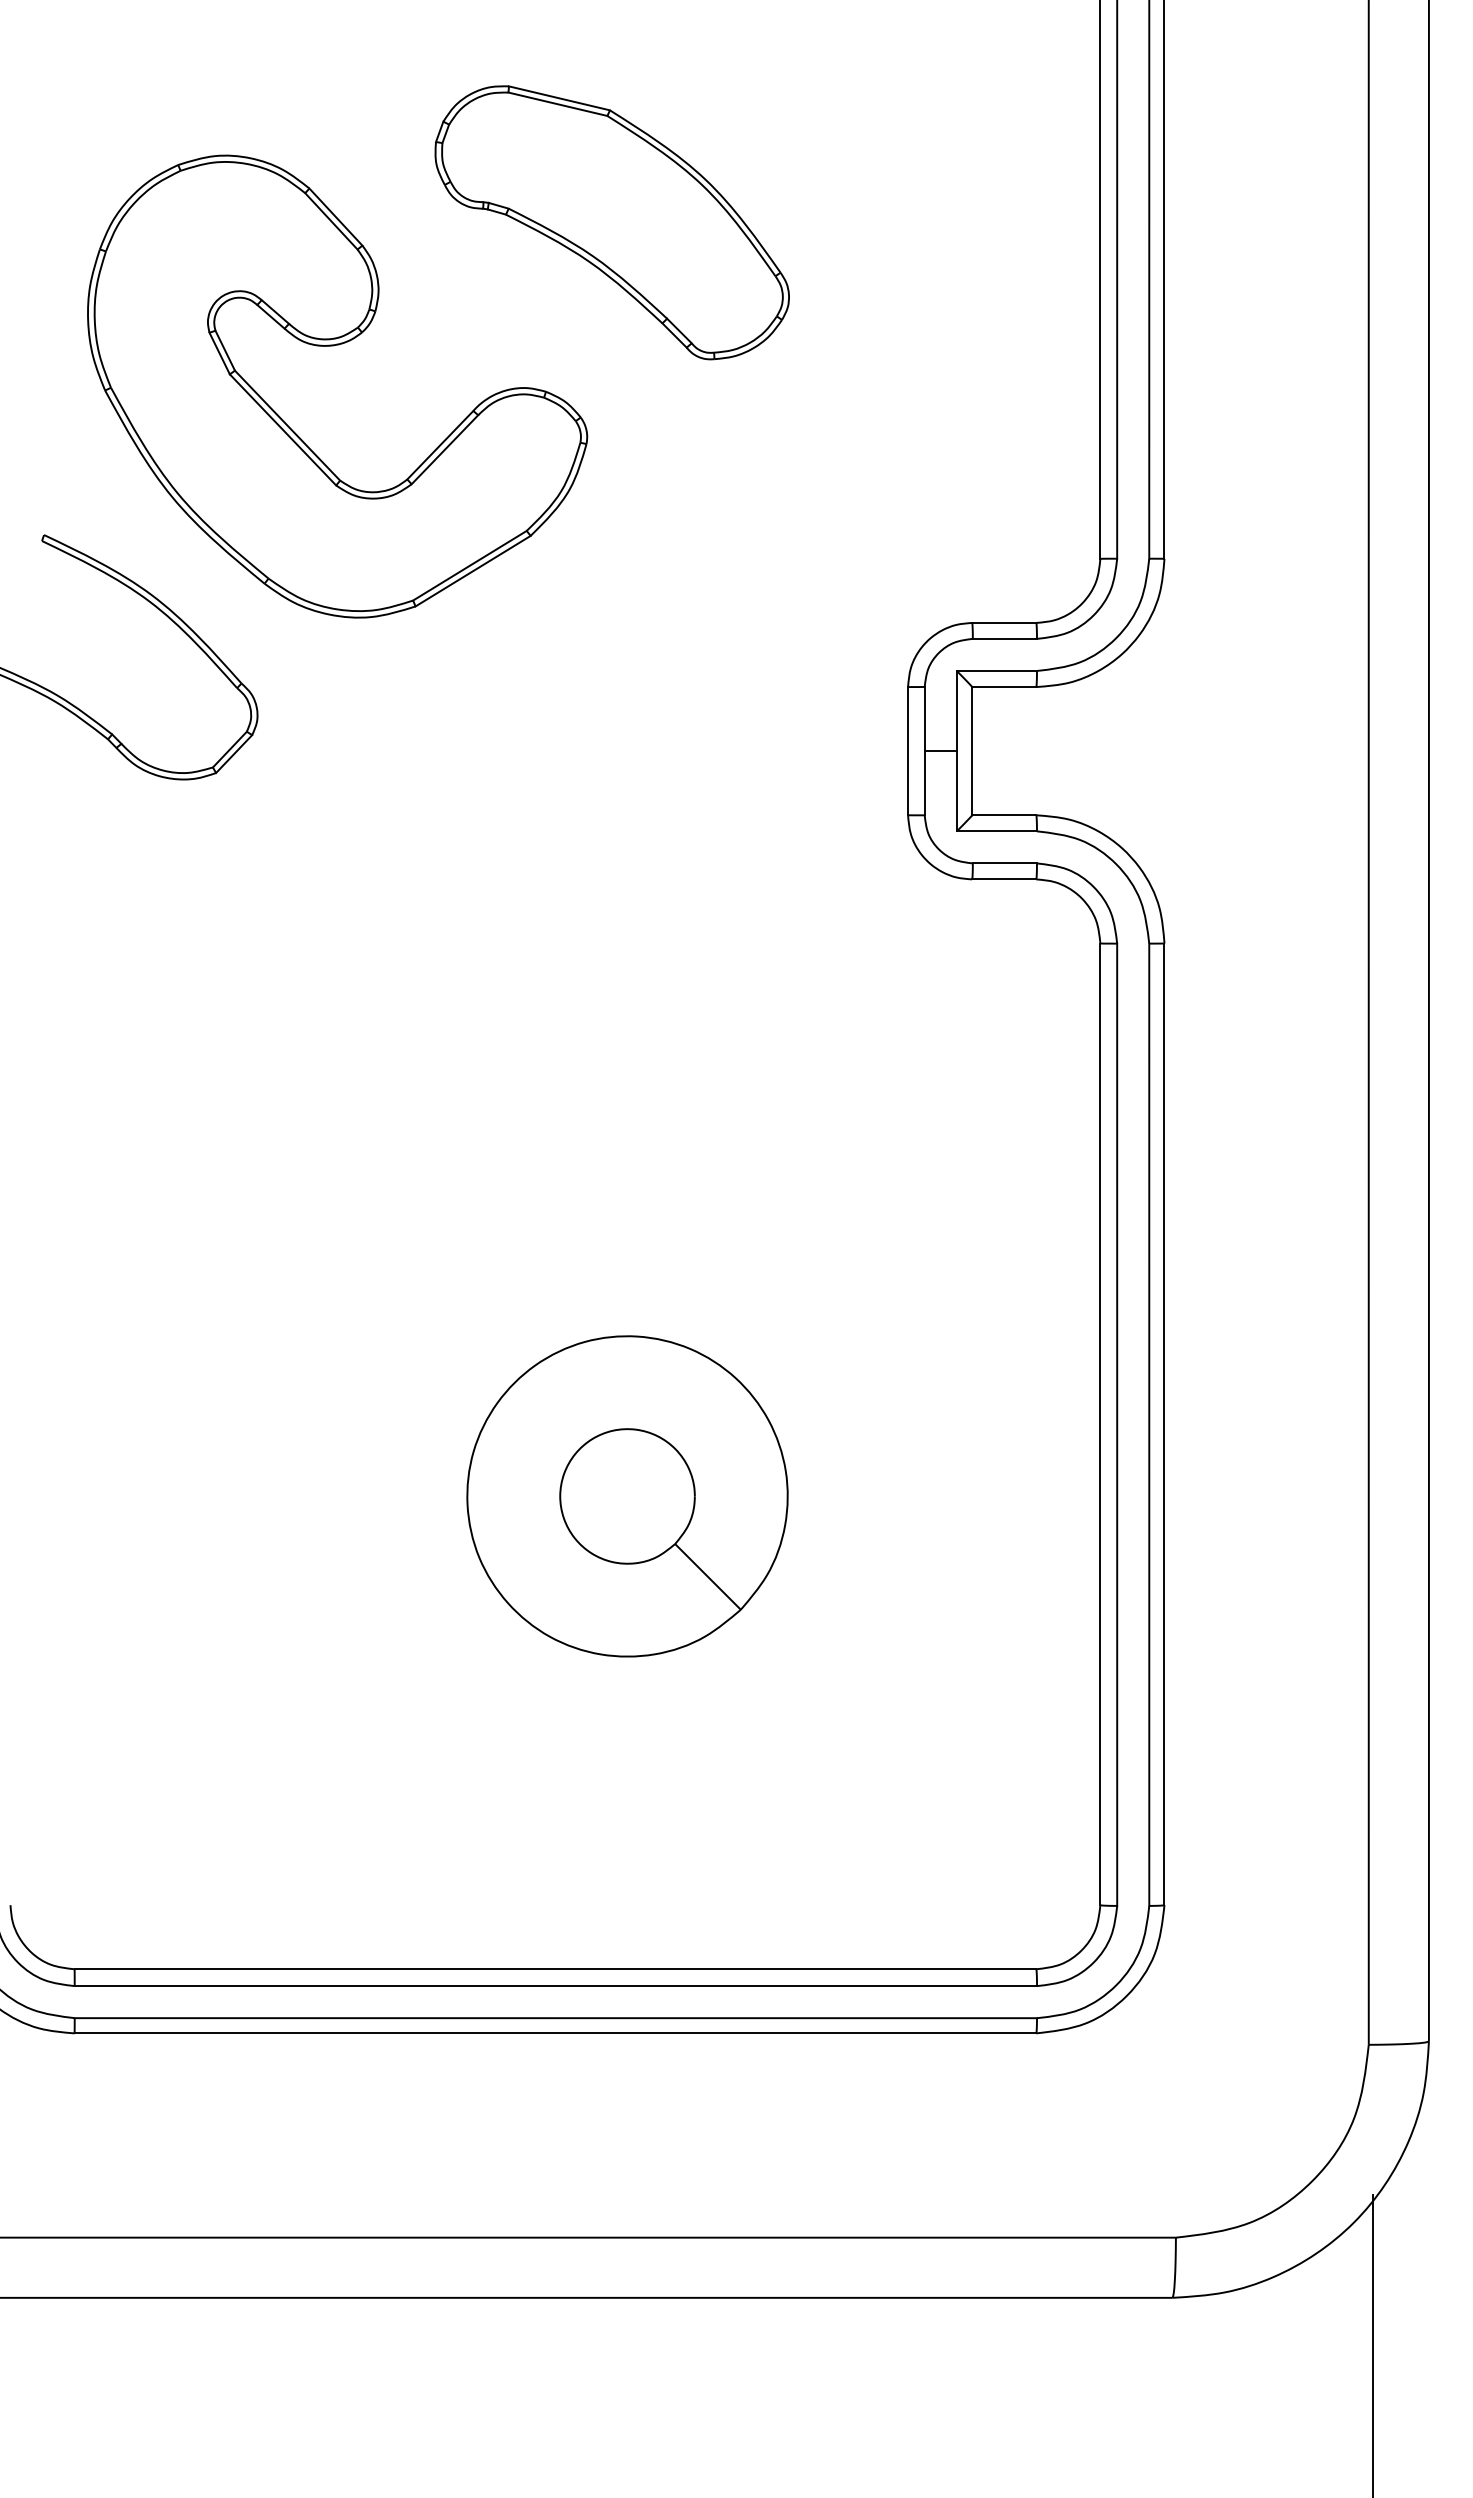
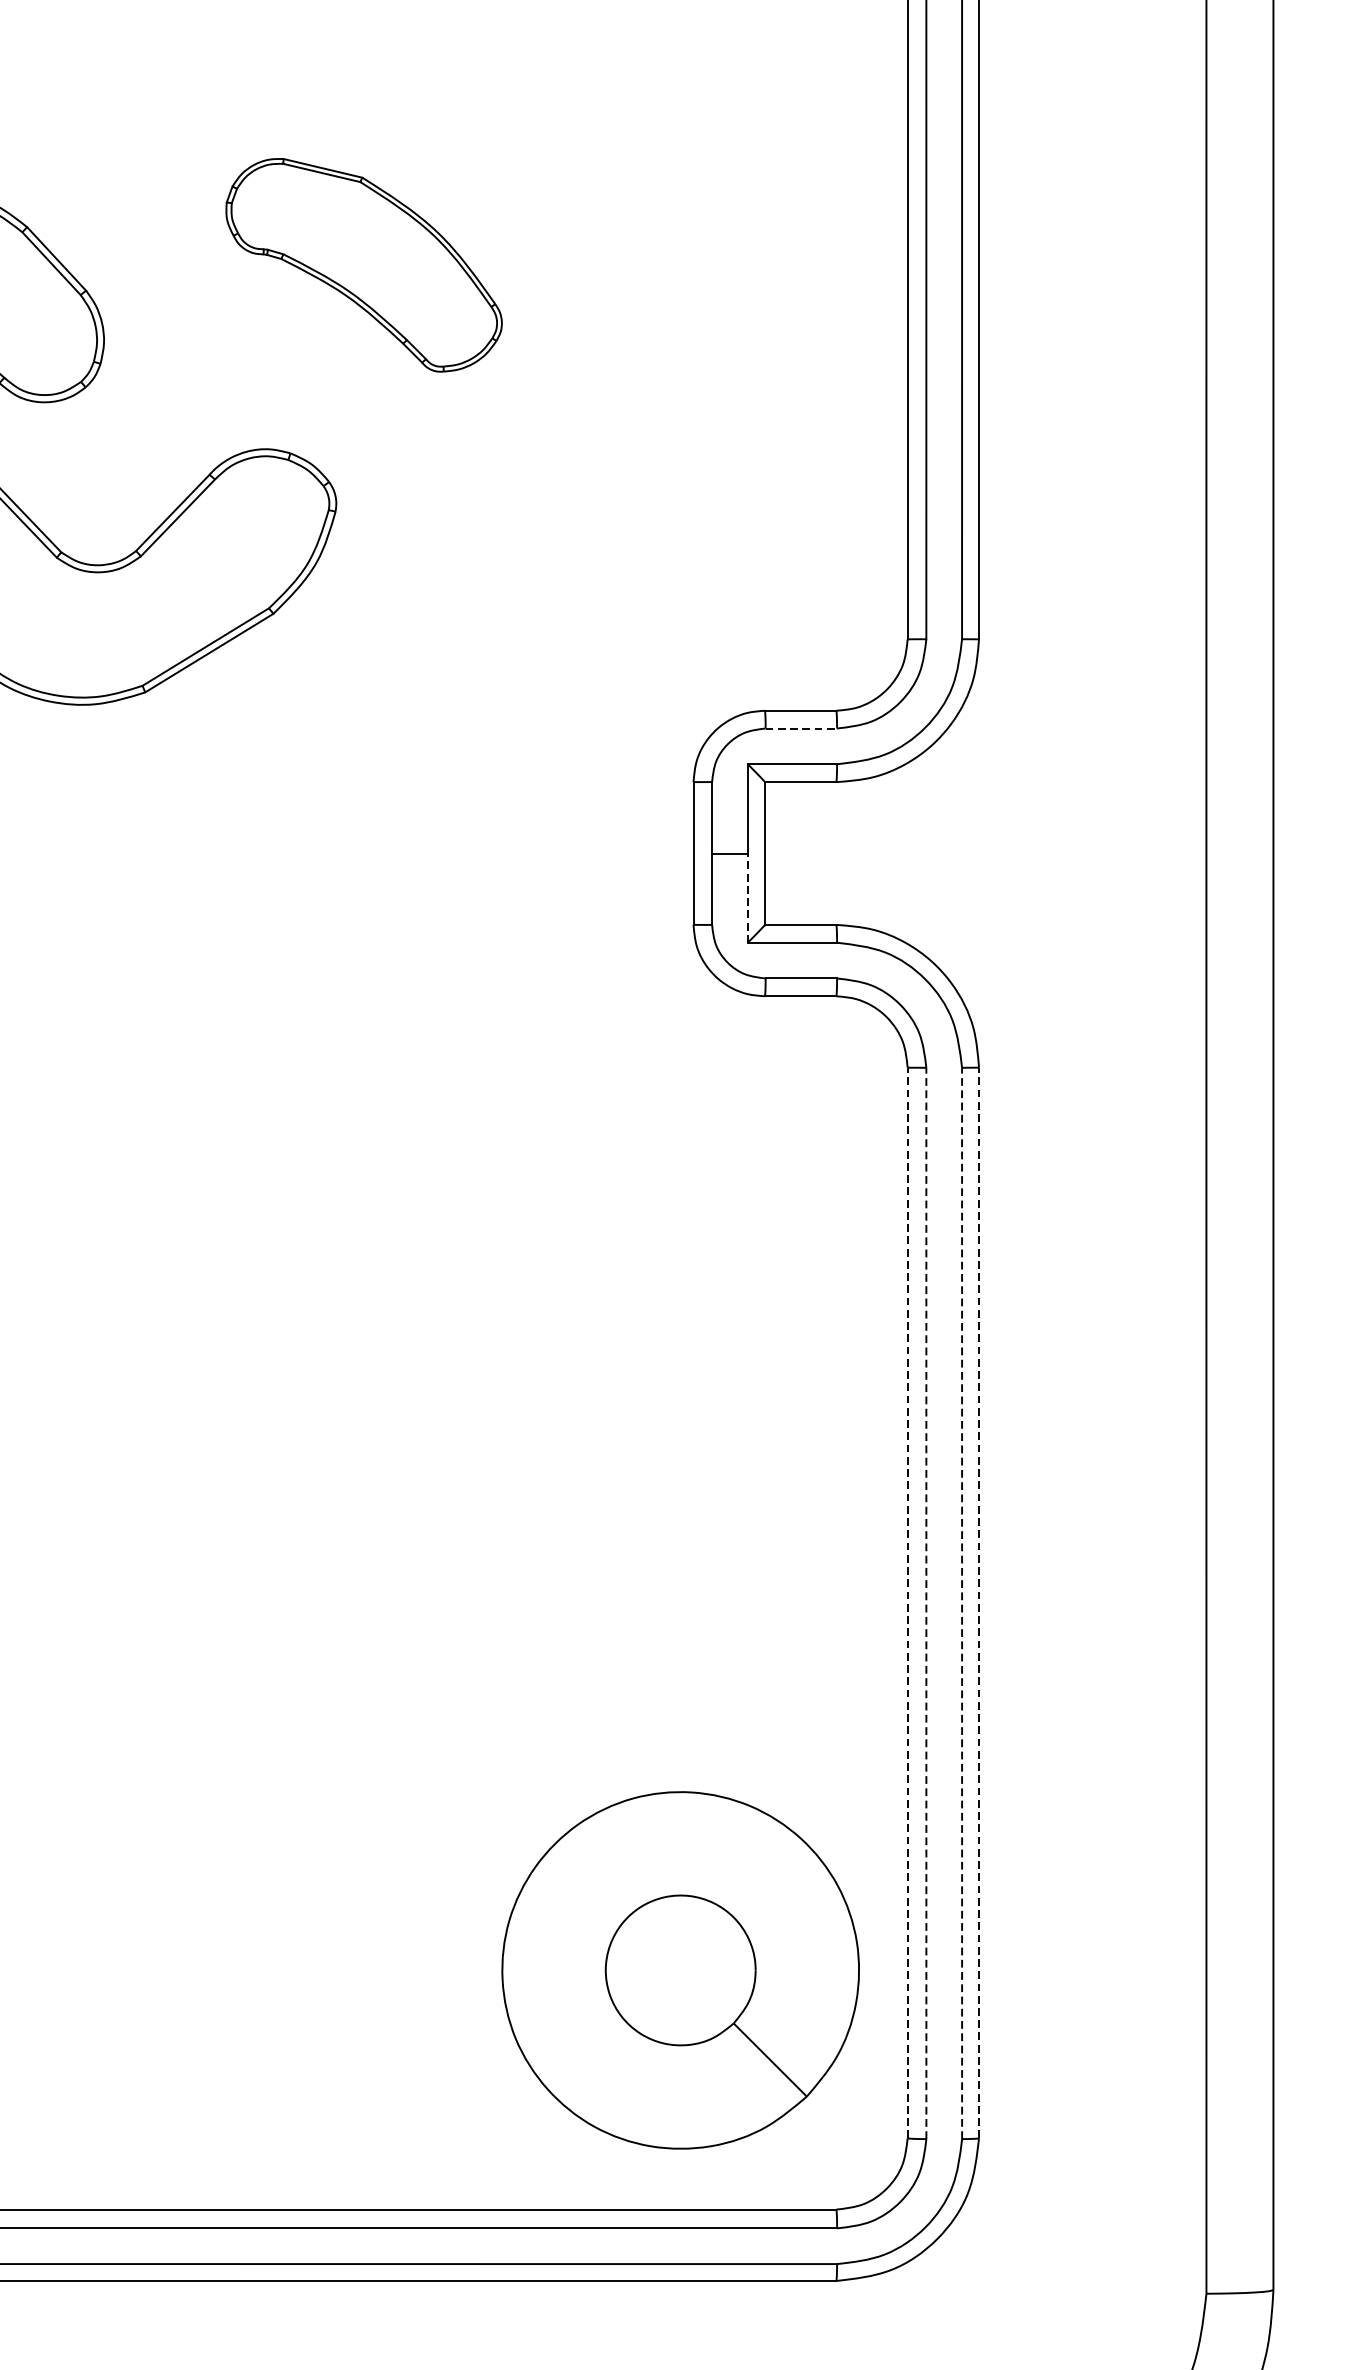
part: (611, 222) -> (363, 264), size x0.7
line: (1005, 638) -> (802, 728), solid -> dashed
line: (956, 790) -> (747, 897), solid -> dashed
line: (1100, 1424) -> (907, 1603), solid -> dashed
line: (1117, 1424) -> (926, 1603), solid -> dashed
line: (1149, 1424) -> (962, 1603), solid -> dashed
line: (1164, 1424) -> (979, 1603), solid -> dashed
part: (627, 1496) -> (680, 1970), moved

